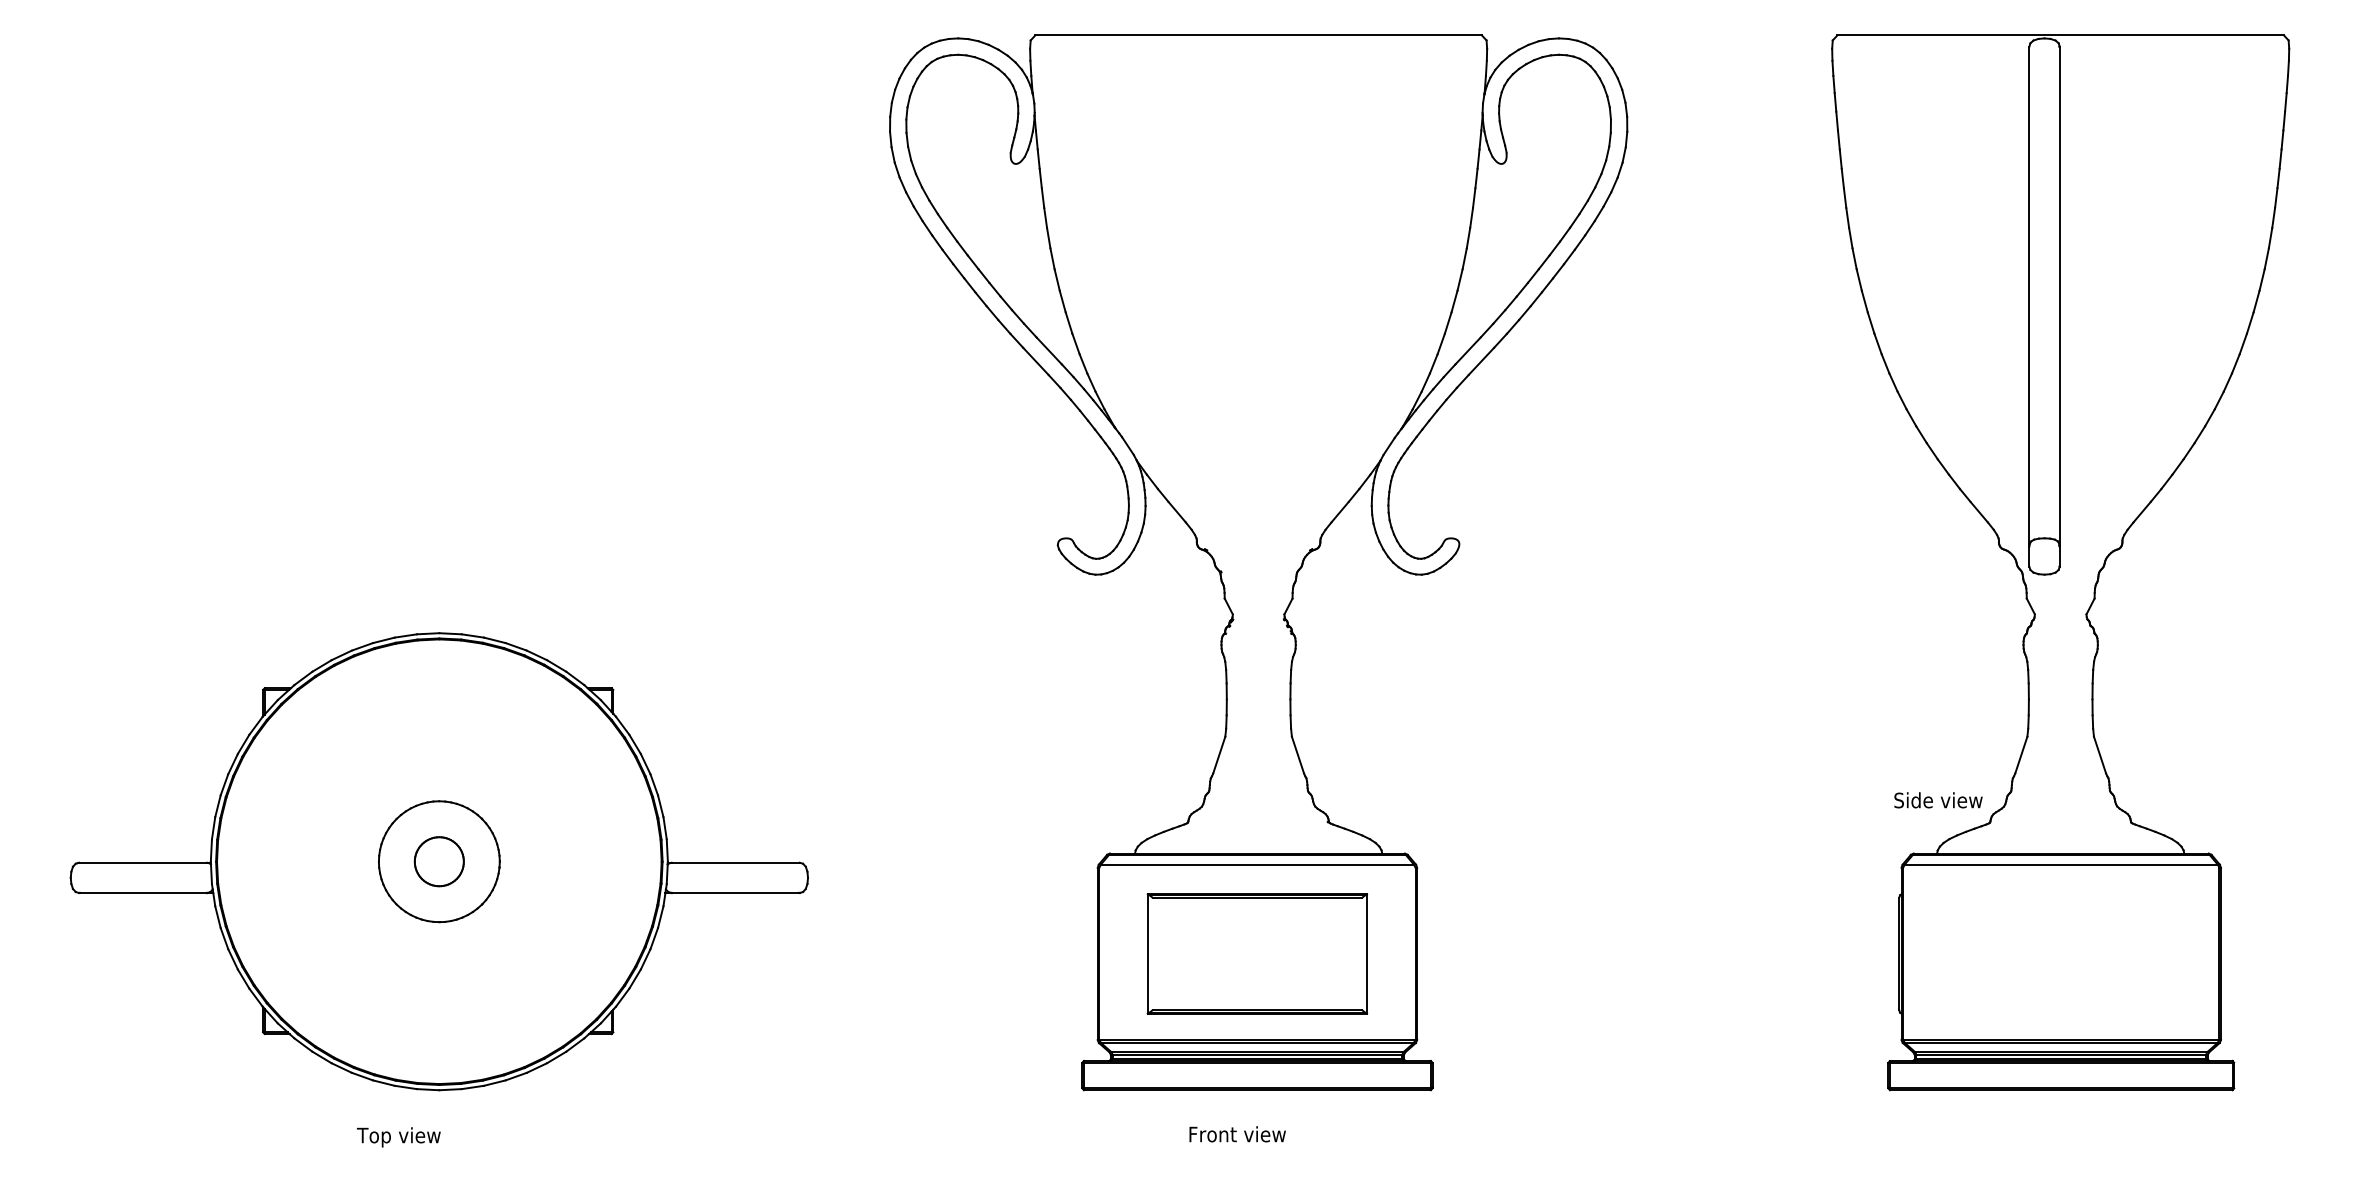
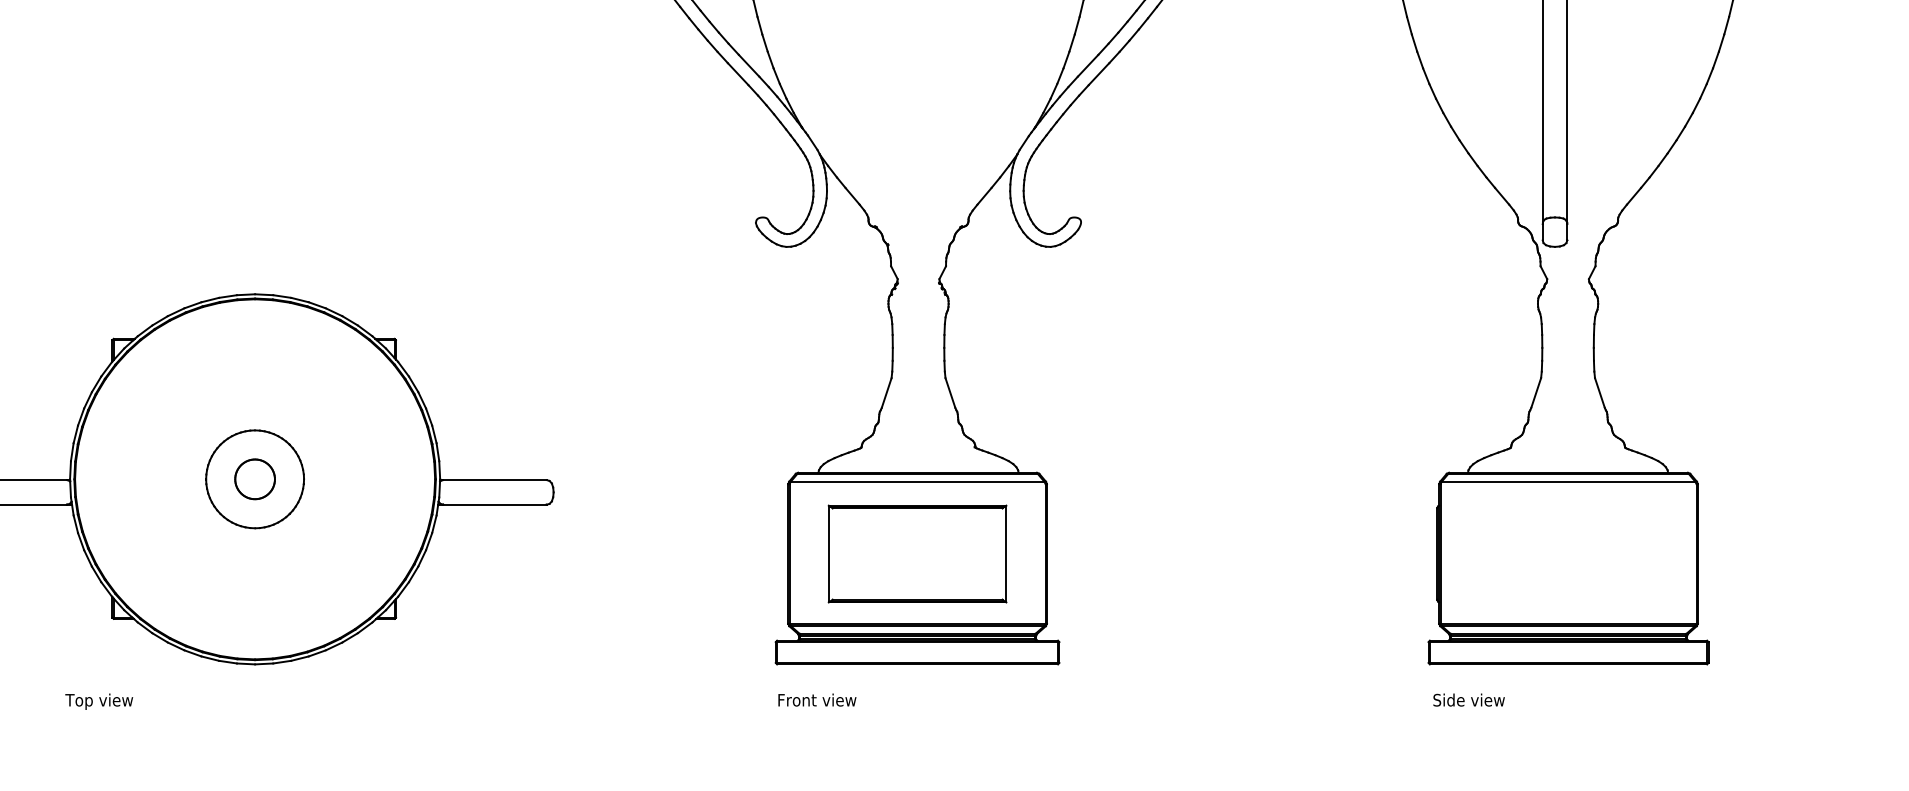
text: (1938, 800) -> (1469, 700), moved
text: (1237, 1134) -> (817, 700), moved
text: (398, 1137) -> (98, 701), moved

